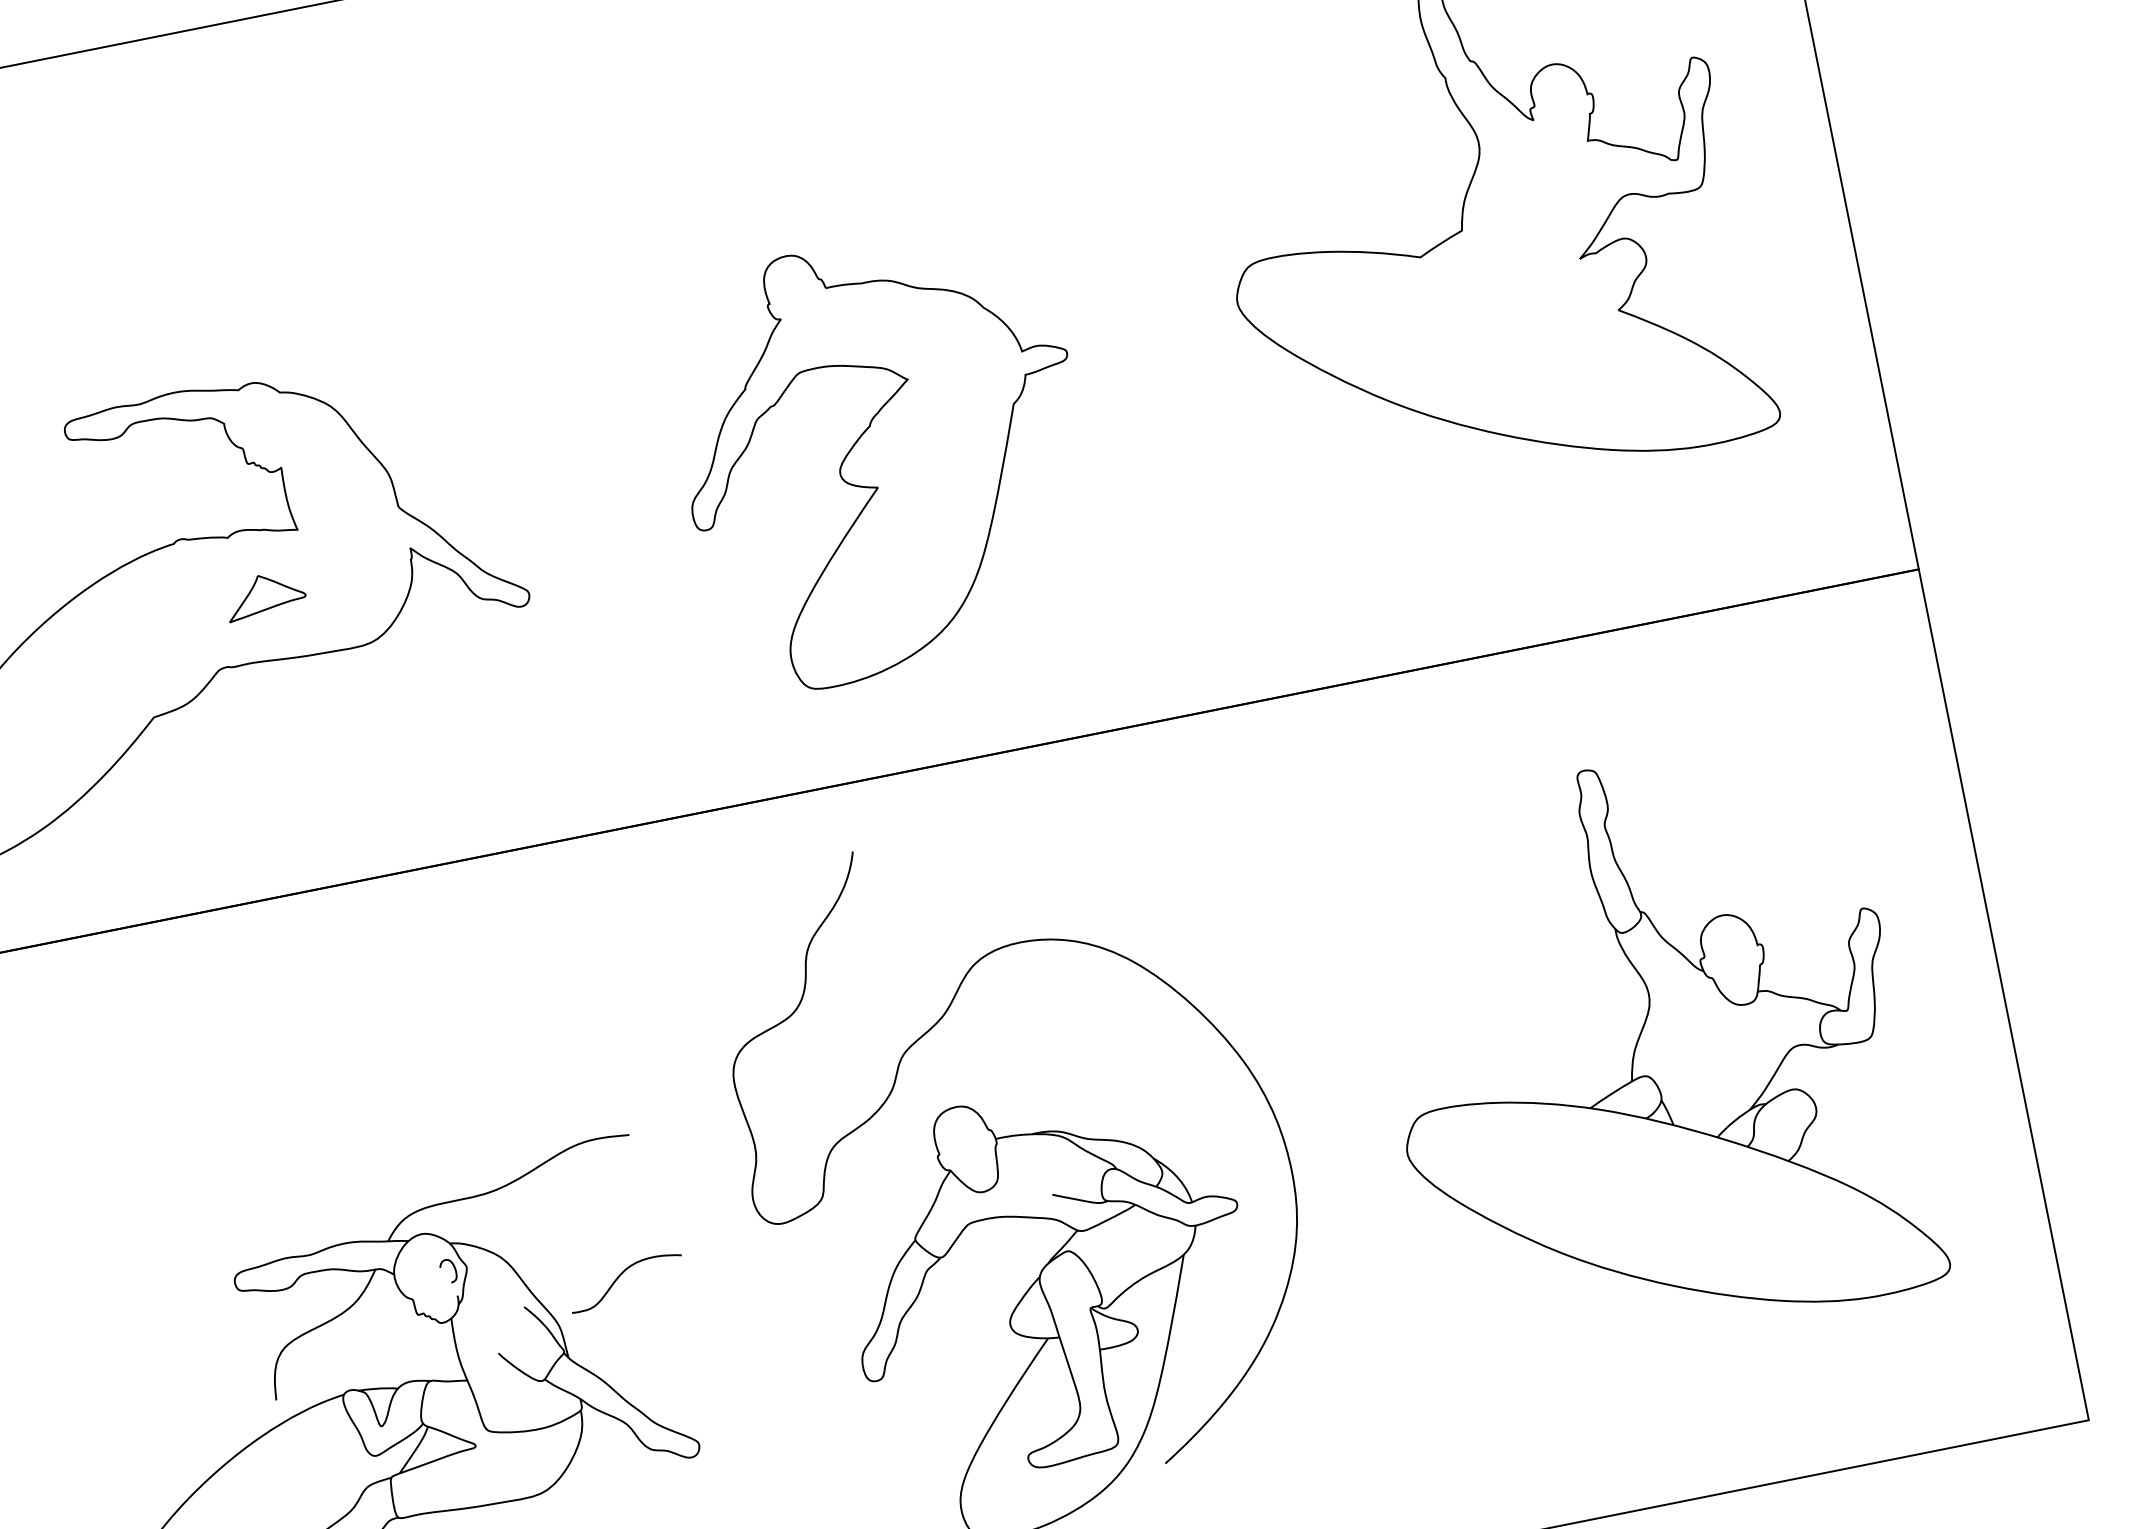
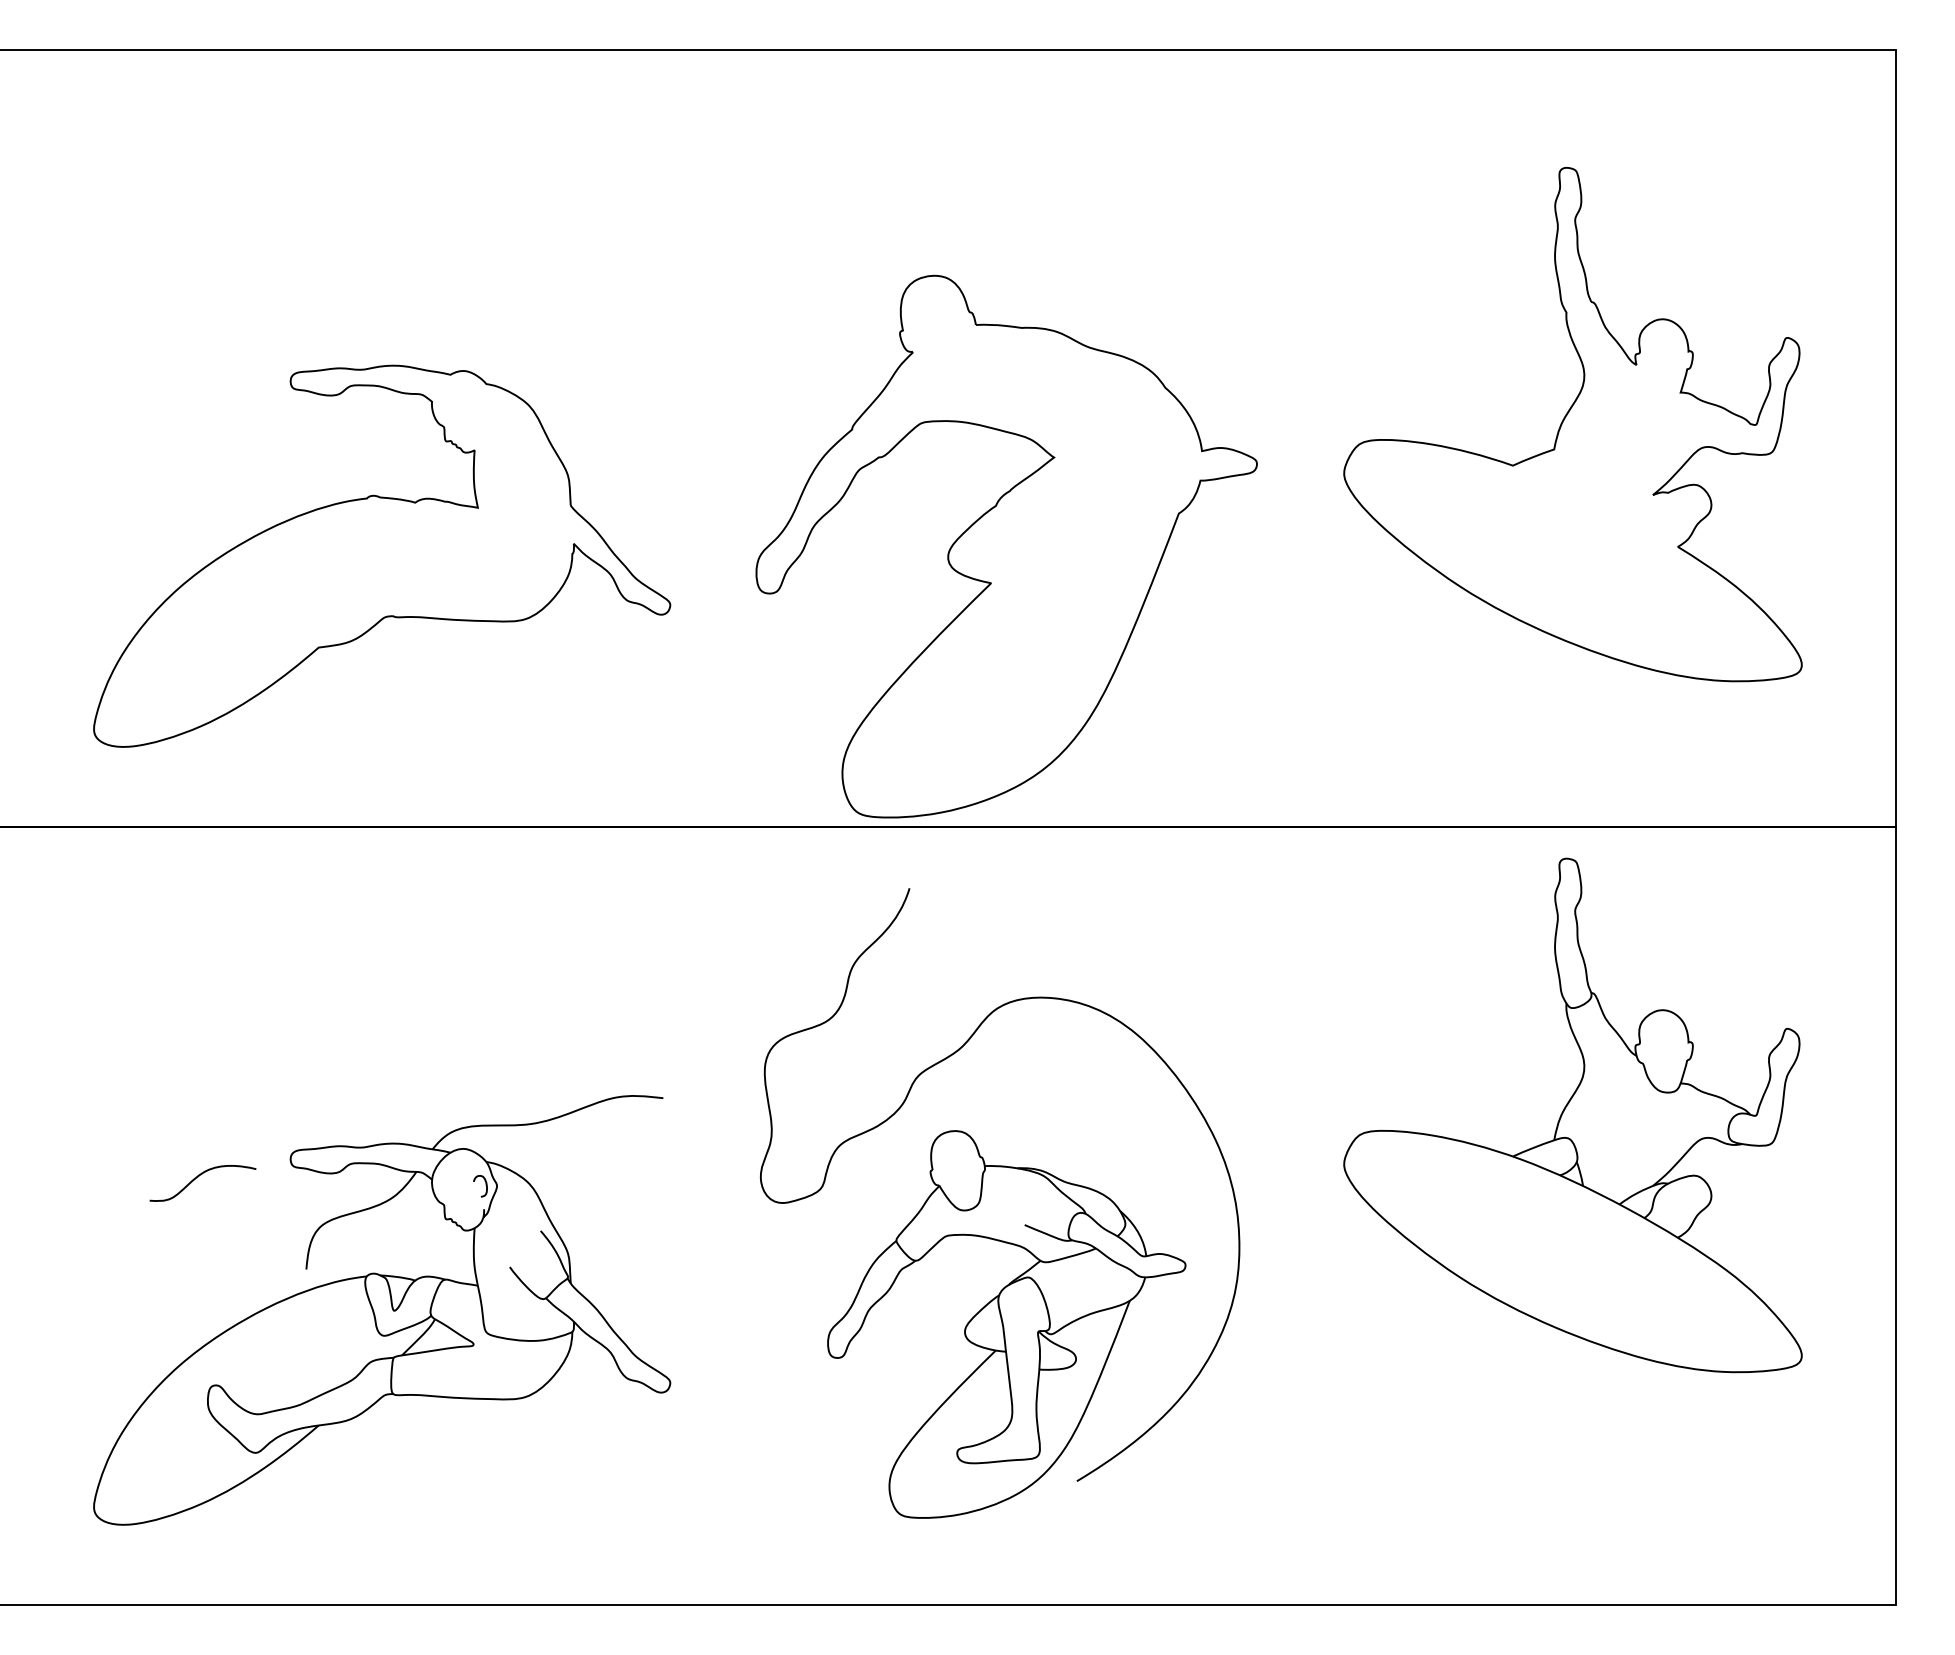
part: (884, 456) -> (1006, 546), size x1.4
part: (264, 595) -> (437, 559), removed
part: (1646, 1050) -> (1572, 1115), moved
curve: (620, 1277) -> (198, 1177), moved

